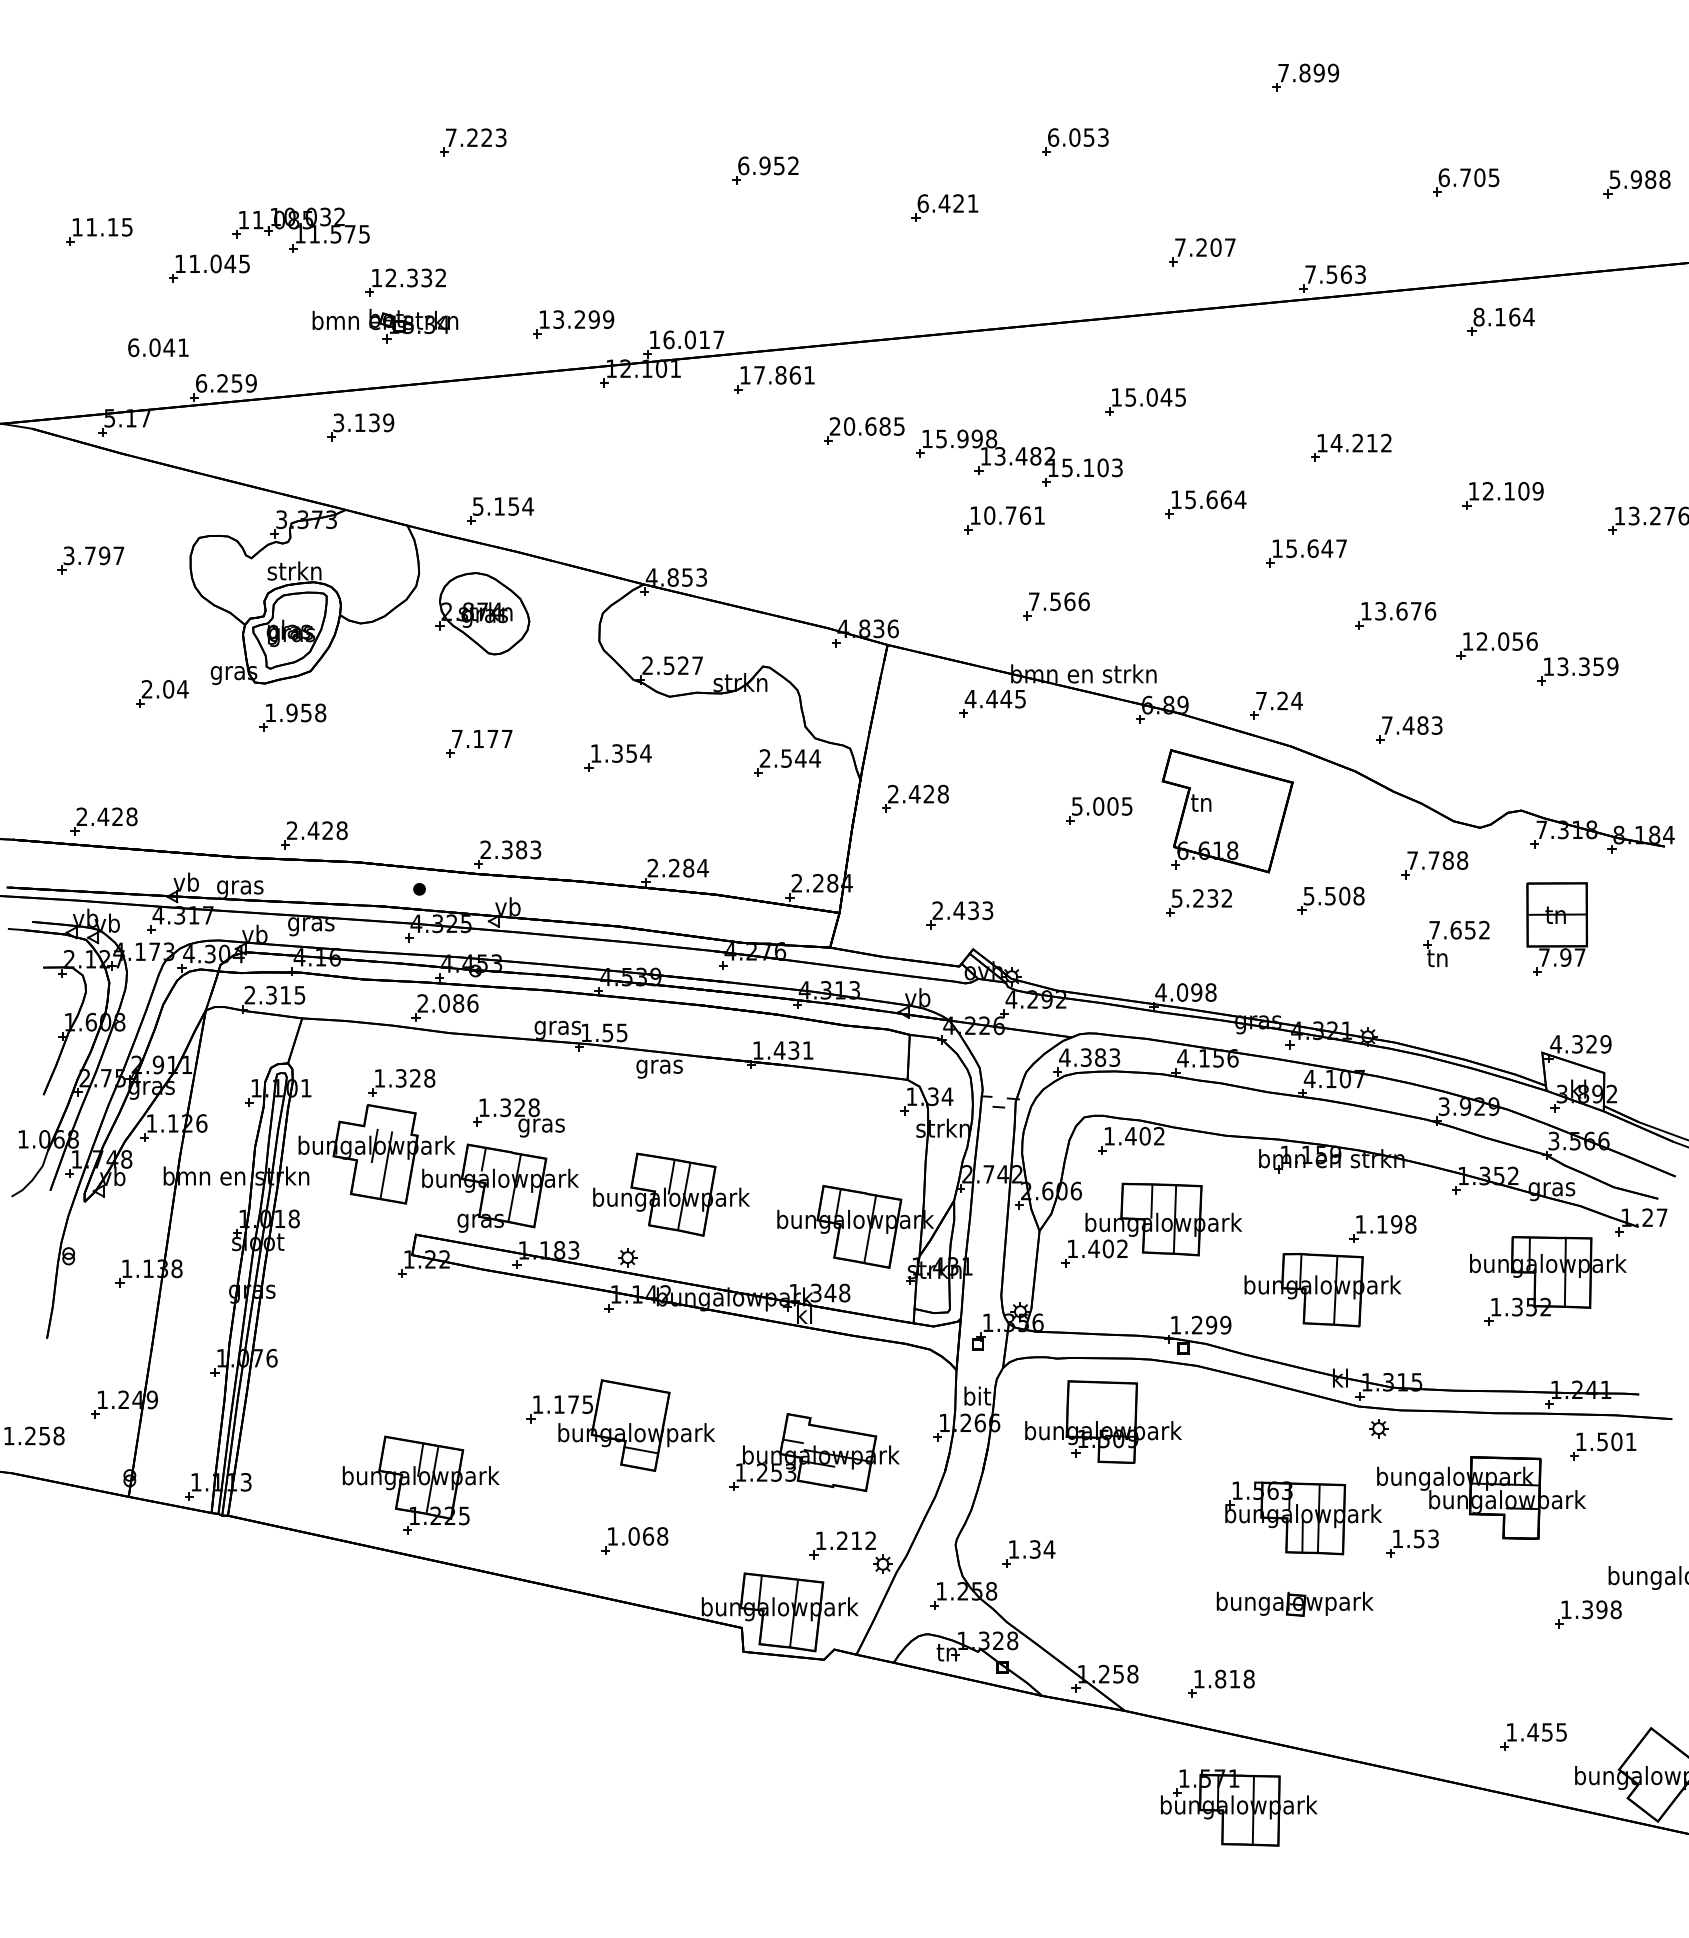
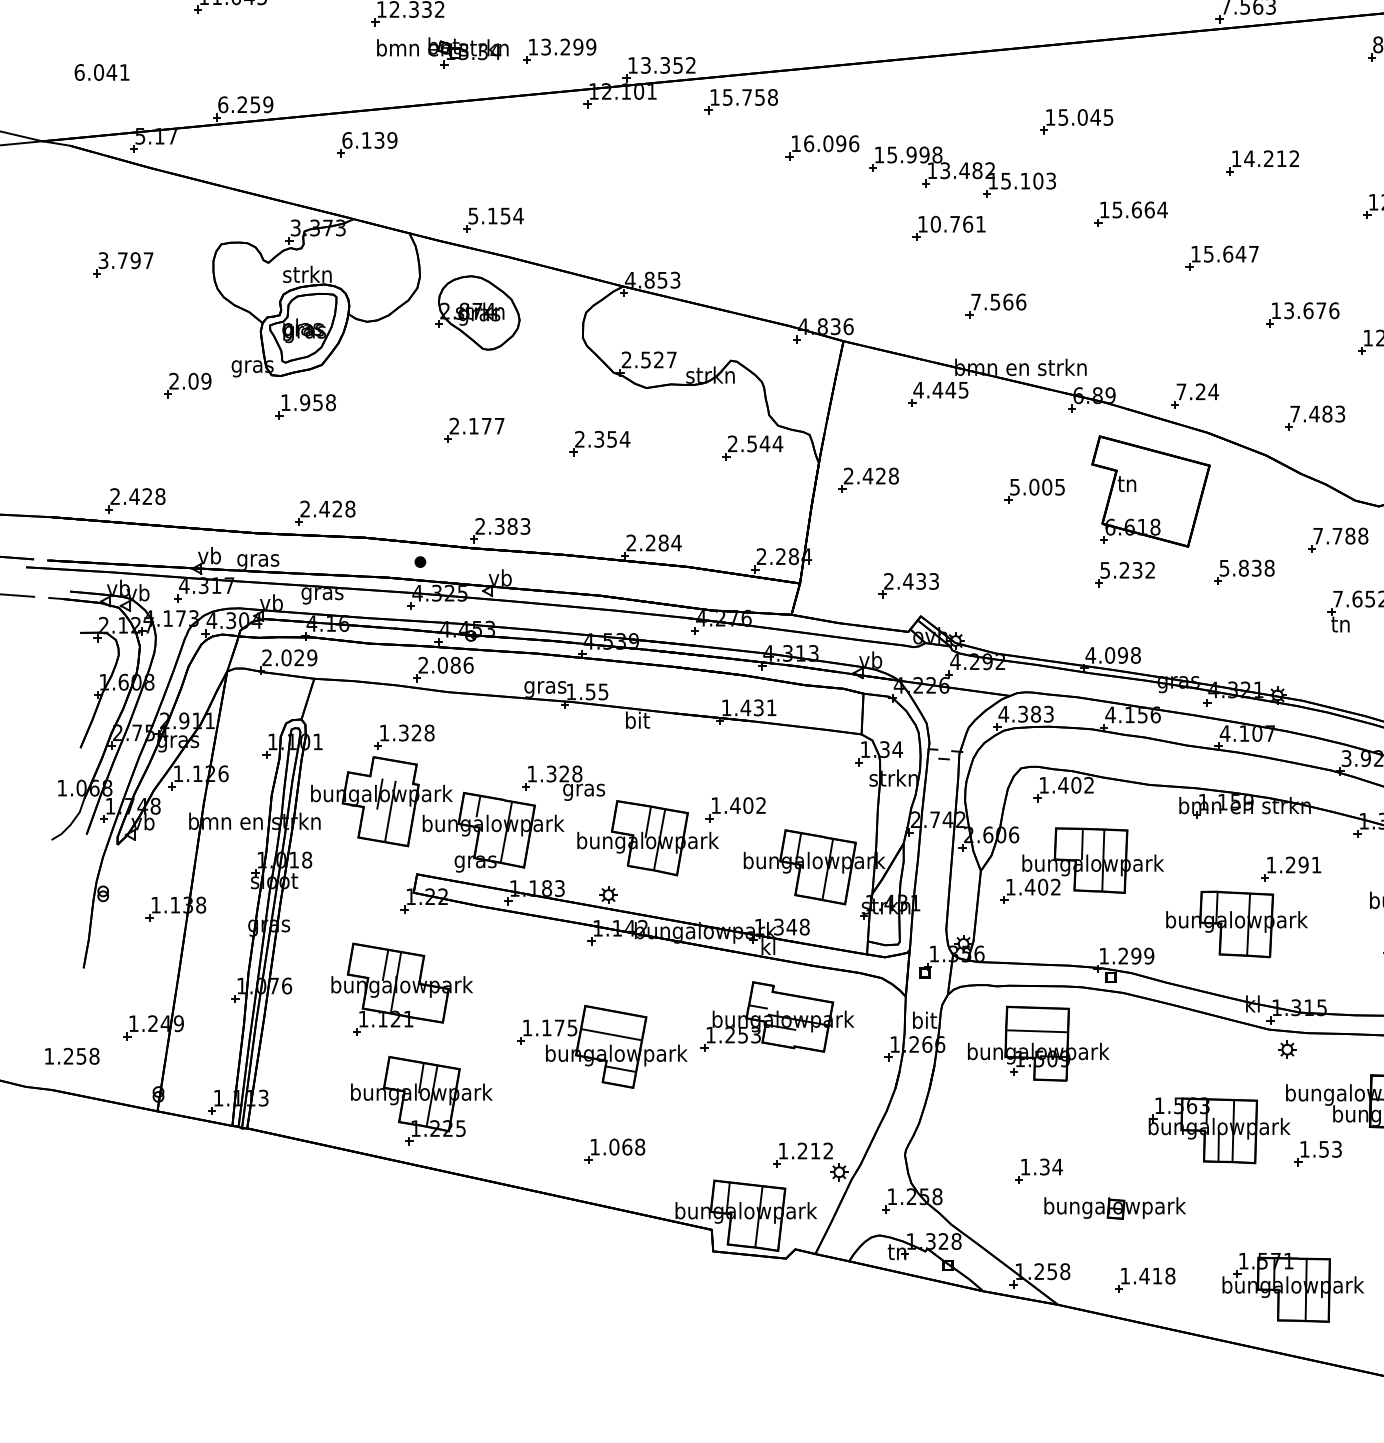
part: (385, 325) -> (442, 52), moved
text: (693, 339) -> (668, 65), 16.017 -> 13.352
text: (158, 347) -> (102, 72), moved
text: (784, 375) -> (750, 97), 17.861 -> 15.758
text: (338, 422) -> (347, 140), 3.139 -> 6.139
text: (867, 426) -> (825, 143), 20.685 -> 16.096
text: (182, 689) -> (206, 381), 2.04 -> 2.09
text: (456, 738) -> (453, 425), 7.177 -> 2.177
text: (595, 753) -> (579, 439), 1.354 -> 2.354
text: (1337, 895) -> (1250, 567), 5.508 -> 5.838
text: (285, 994) -> (299, 657), 2.315 -> 2.029
text: (659, 1066) -> (637, 722), gras -> bit
part: (518, 1117) -> (563, 782), moved
part: (768, 1163) -> (735, 809), added
text: (1396, 1224) -> (1303, 865), 1.198 -> 1.291
part: (399, 1361) -> (402, 988), added
line: (1102, 1408) -> (1037, 1031), added
line: (630, 1412) -> (611, 1035), added
part: (814, 1452) -> (777, 1016), moved
part: (1028, 1553) -> (1038, 1170), moved
part: (1294, 1603) -> (1114, 1207), moved
text: (1220, 1678) -> (1144, 1275), 1.818 -> 1.418
part: (1239, 1807) -> (1293, 1287), moved

